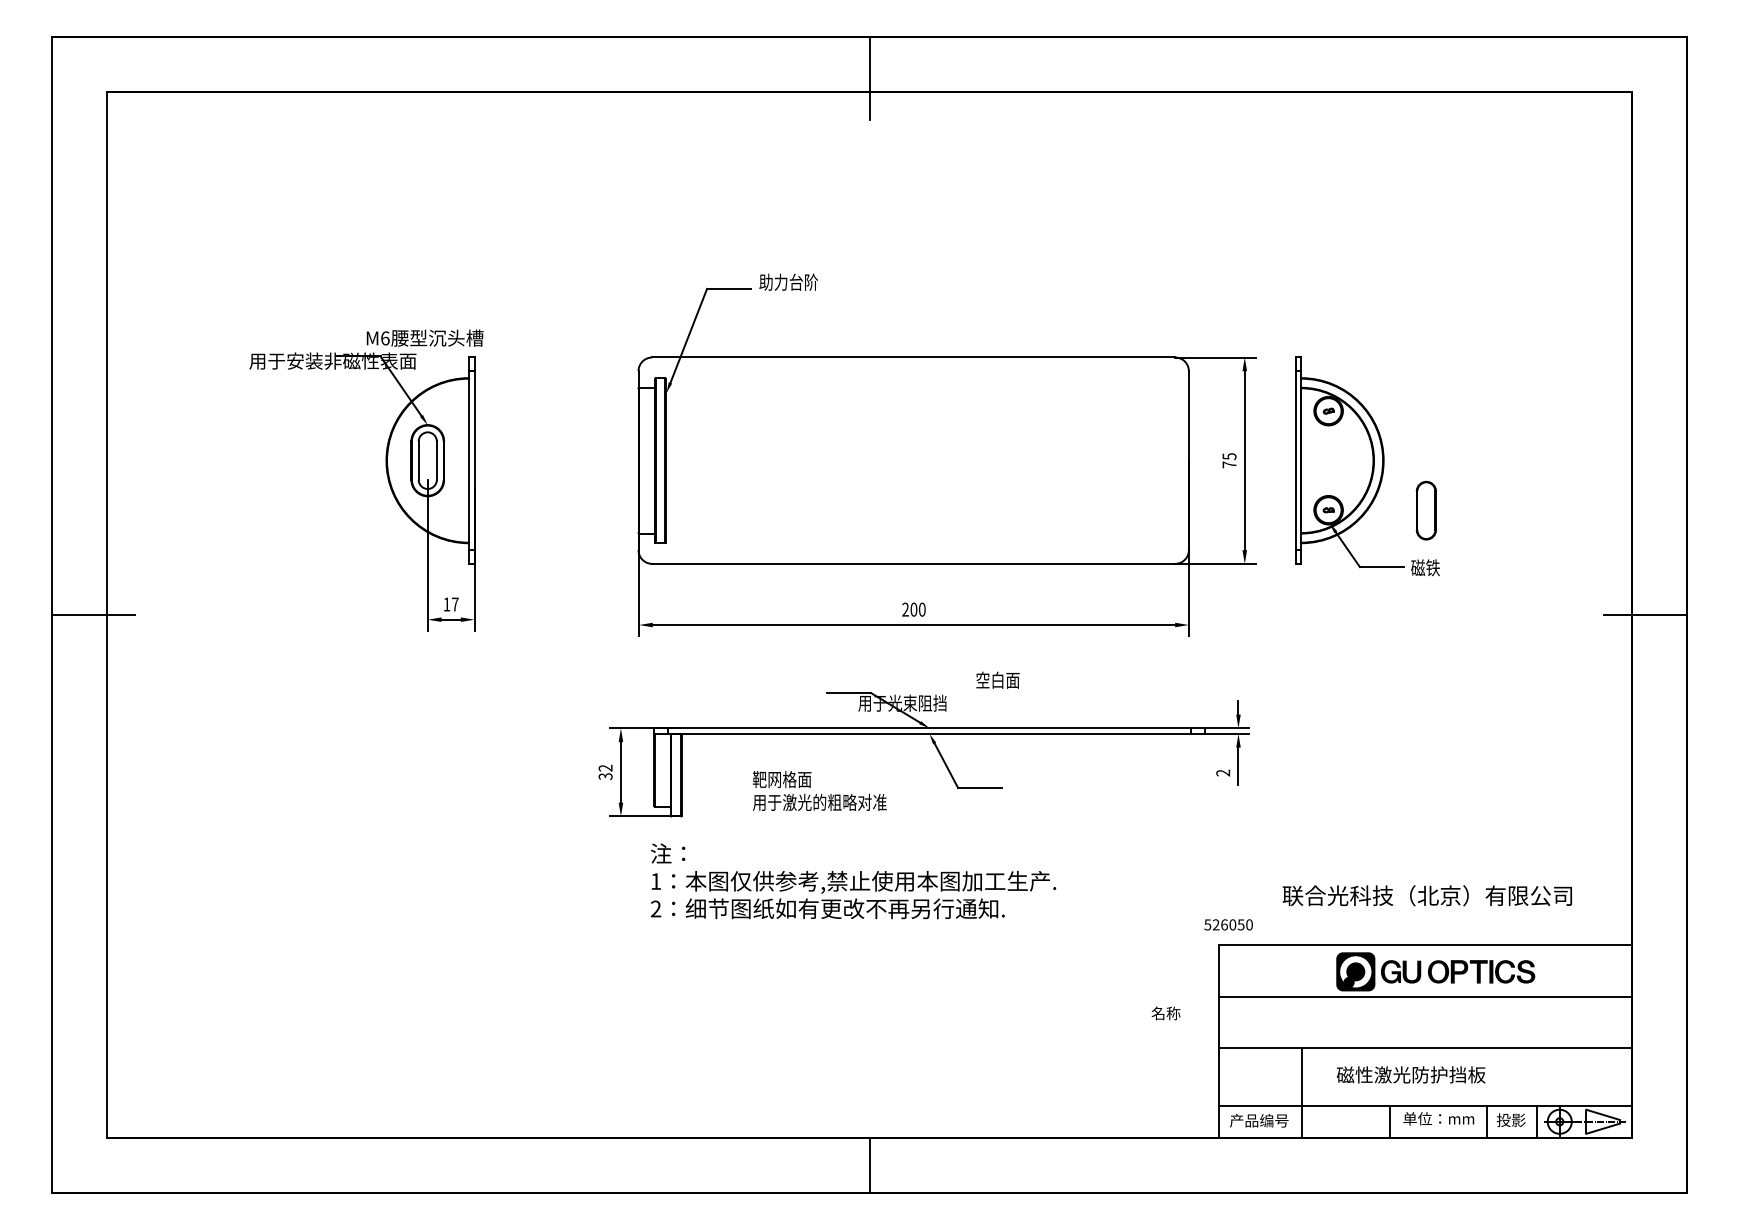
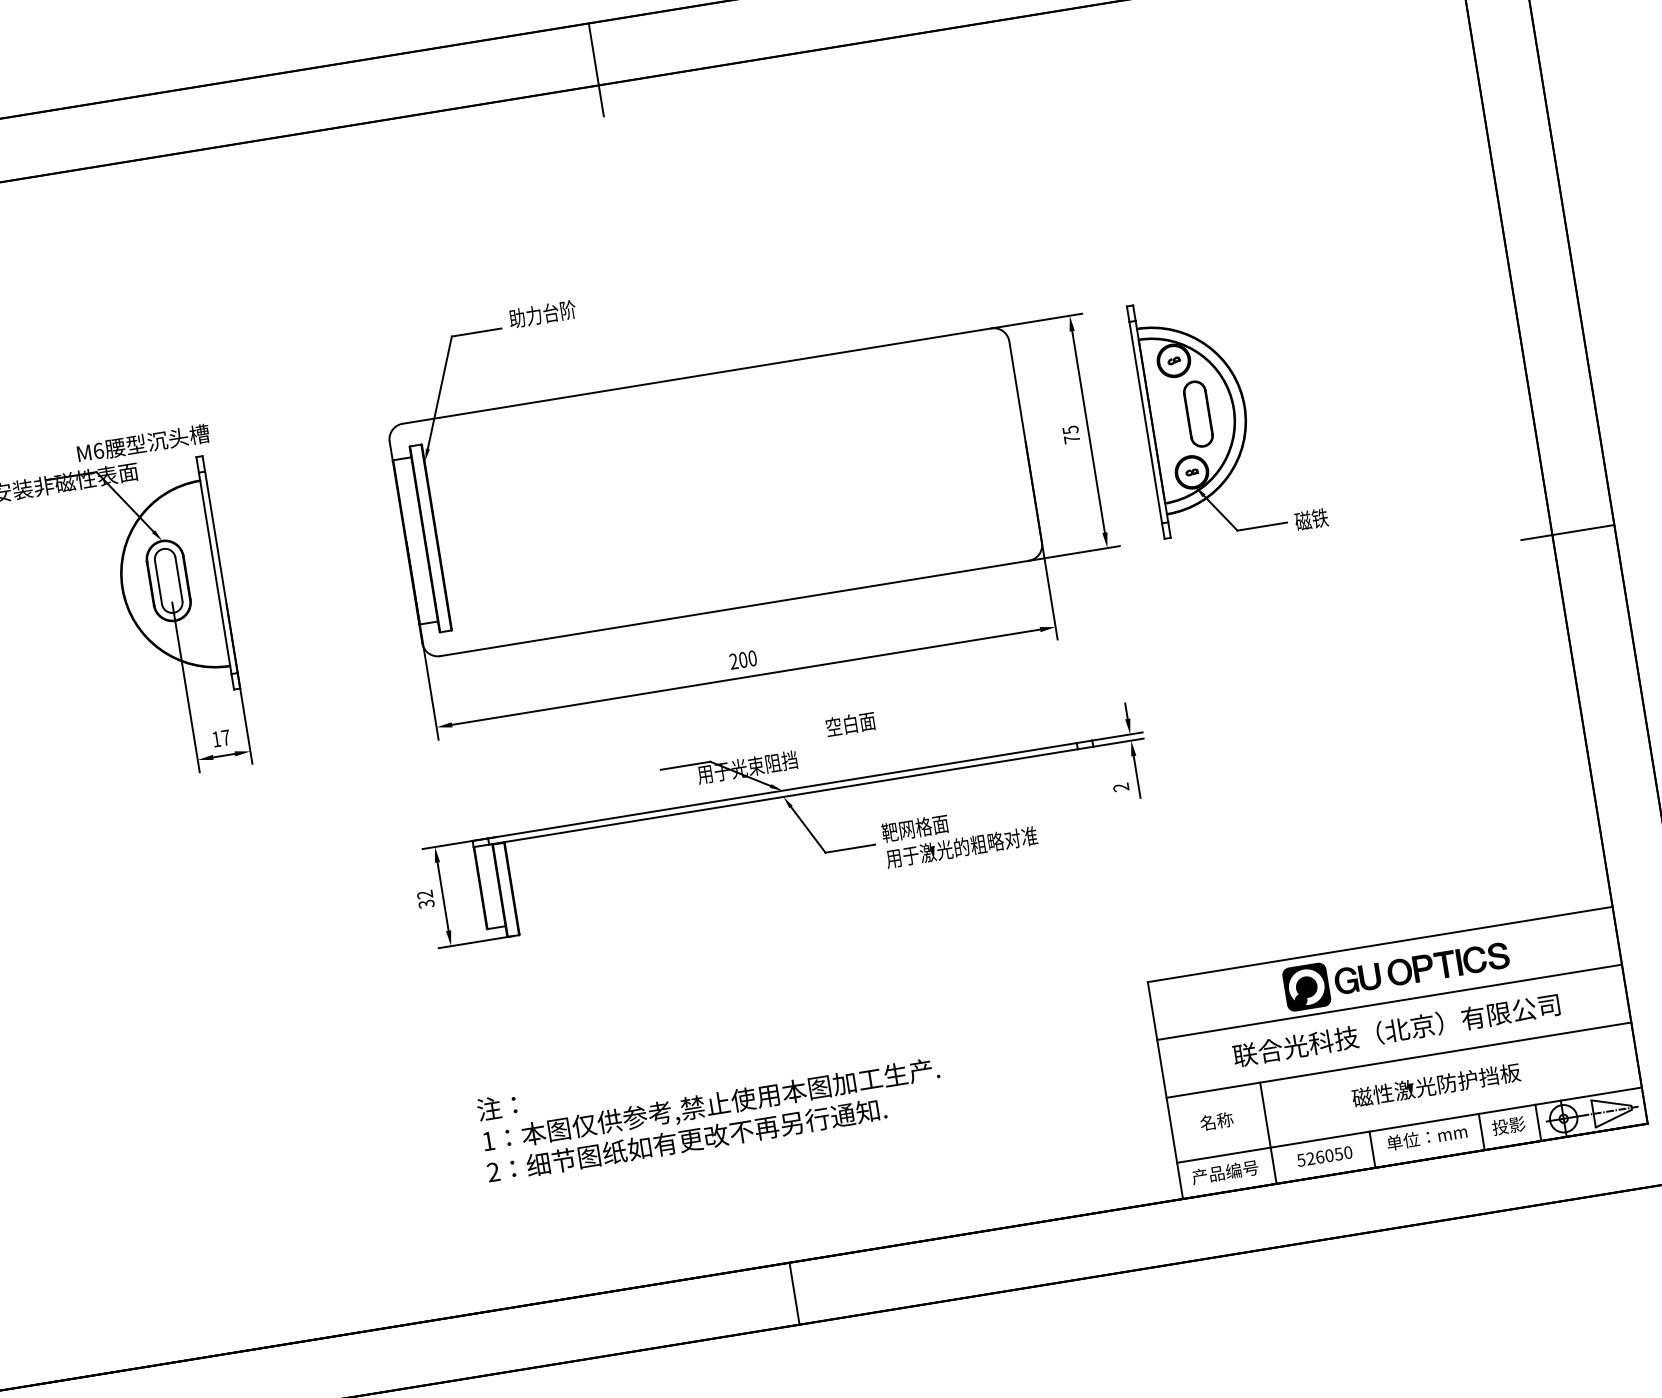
part: (1425, 510) -> (1197, 414), moved
text: (819, 790) -> (959, 833), moved
text: (853, 881) -> (710, 1105), moved
text: (1426, 895) -> (1395, 1030), moved
text: (1228, 924) -> (1324, 1156), moved
text: (1165, 1013) -> (1216, 1121), moved
text: (1411, 1074) -> (1436, 1084), moved

